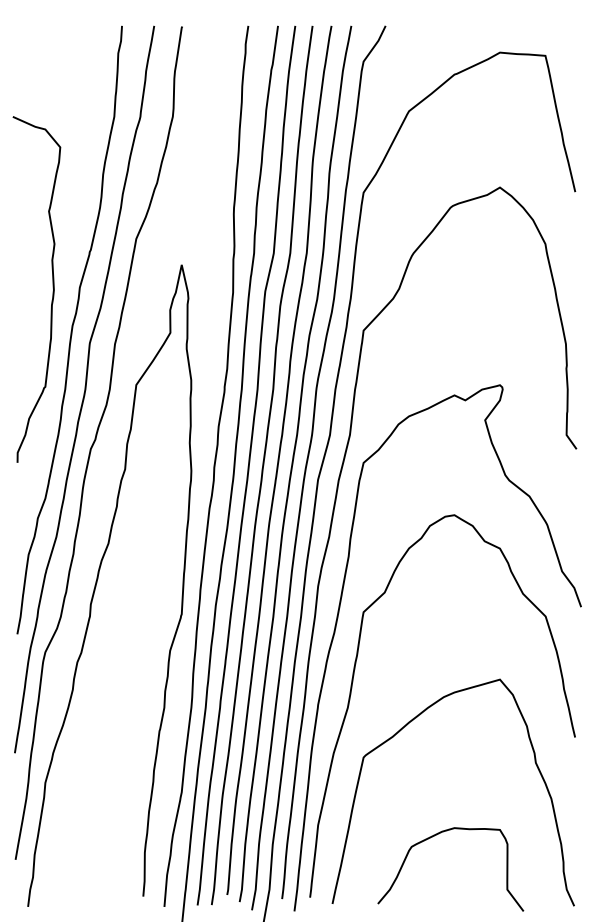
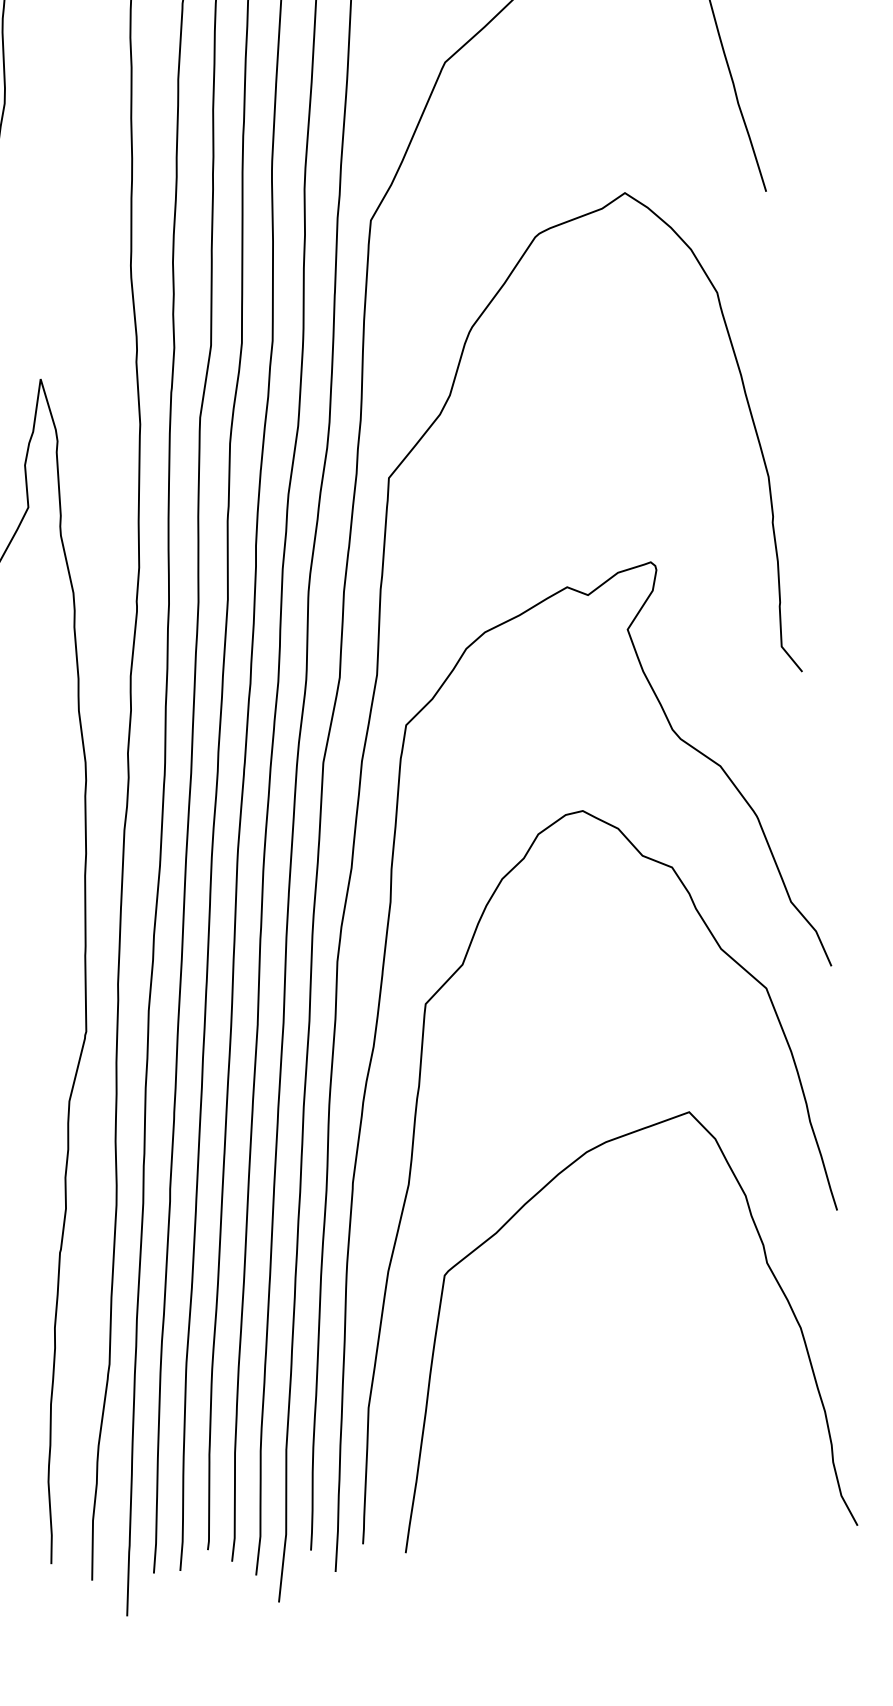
curve: (434, 836) -> (587, 1413), removed

